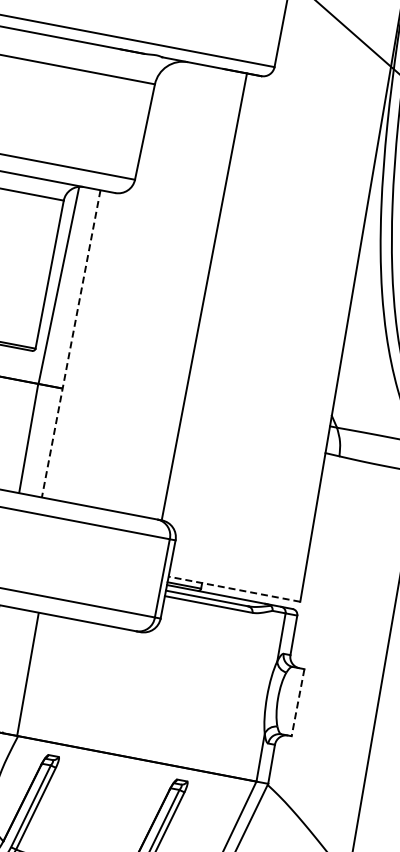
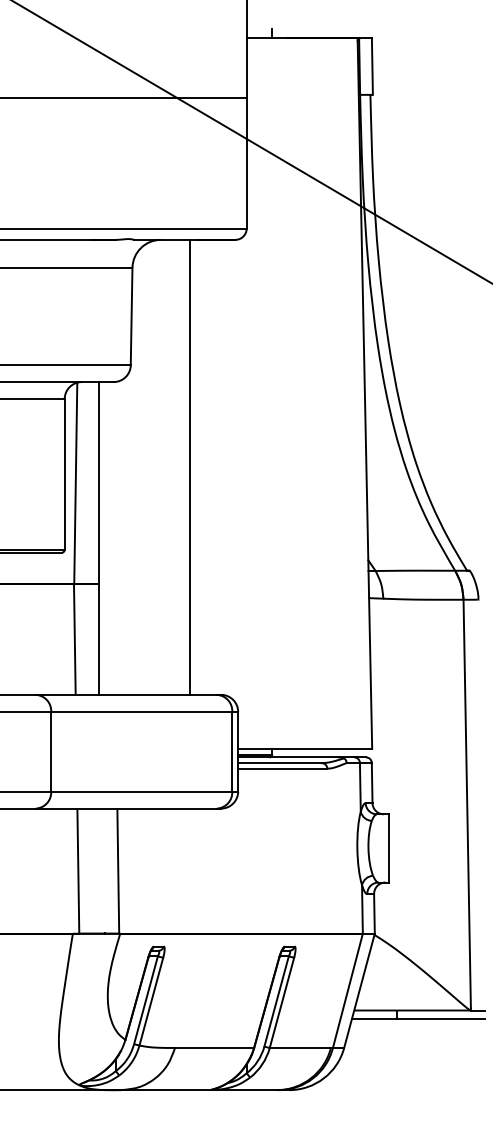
line: (204, 295) -> (189, 466), moved
line: (70, 343) -> (98, 538), dashed -> solid
line: (233, 588) -> (304, 748), dashed -> solid
line: (297, 702) -> (388, 848), dashed -> solid

